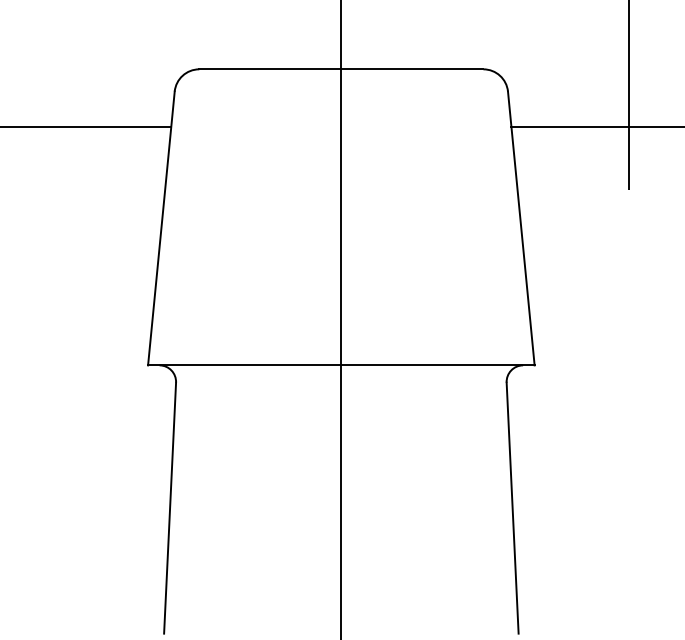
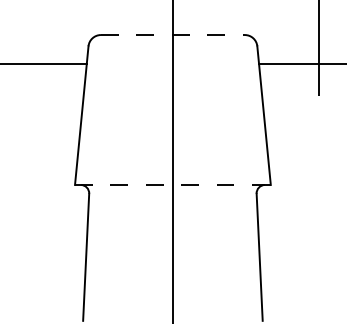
line: (340, 70) -> (172, 35), solid -> dashed
line: (340, 364) -> (172, 184), solid -> dashed

